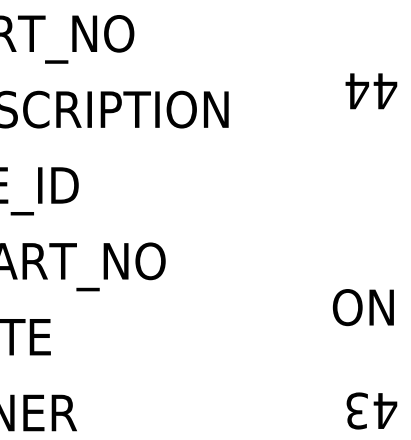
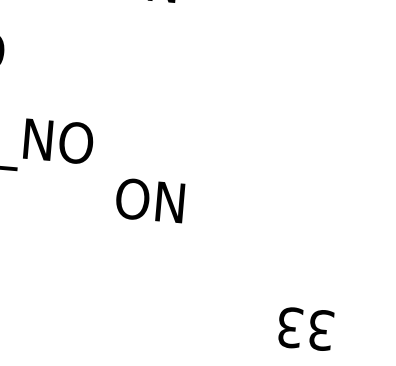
text: (362, 307) -> (149, 200), moved
text: (385, 410) -> (321, 329), 43 -> 33

